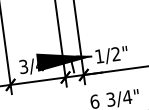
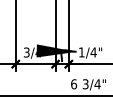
text: (115, 54) -> (93, 52), 1/2" -> 1/4"

